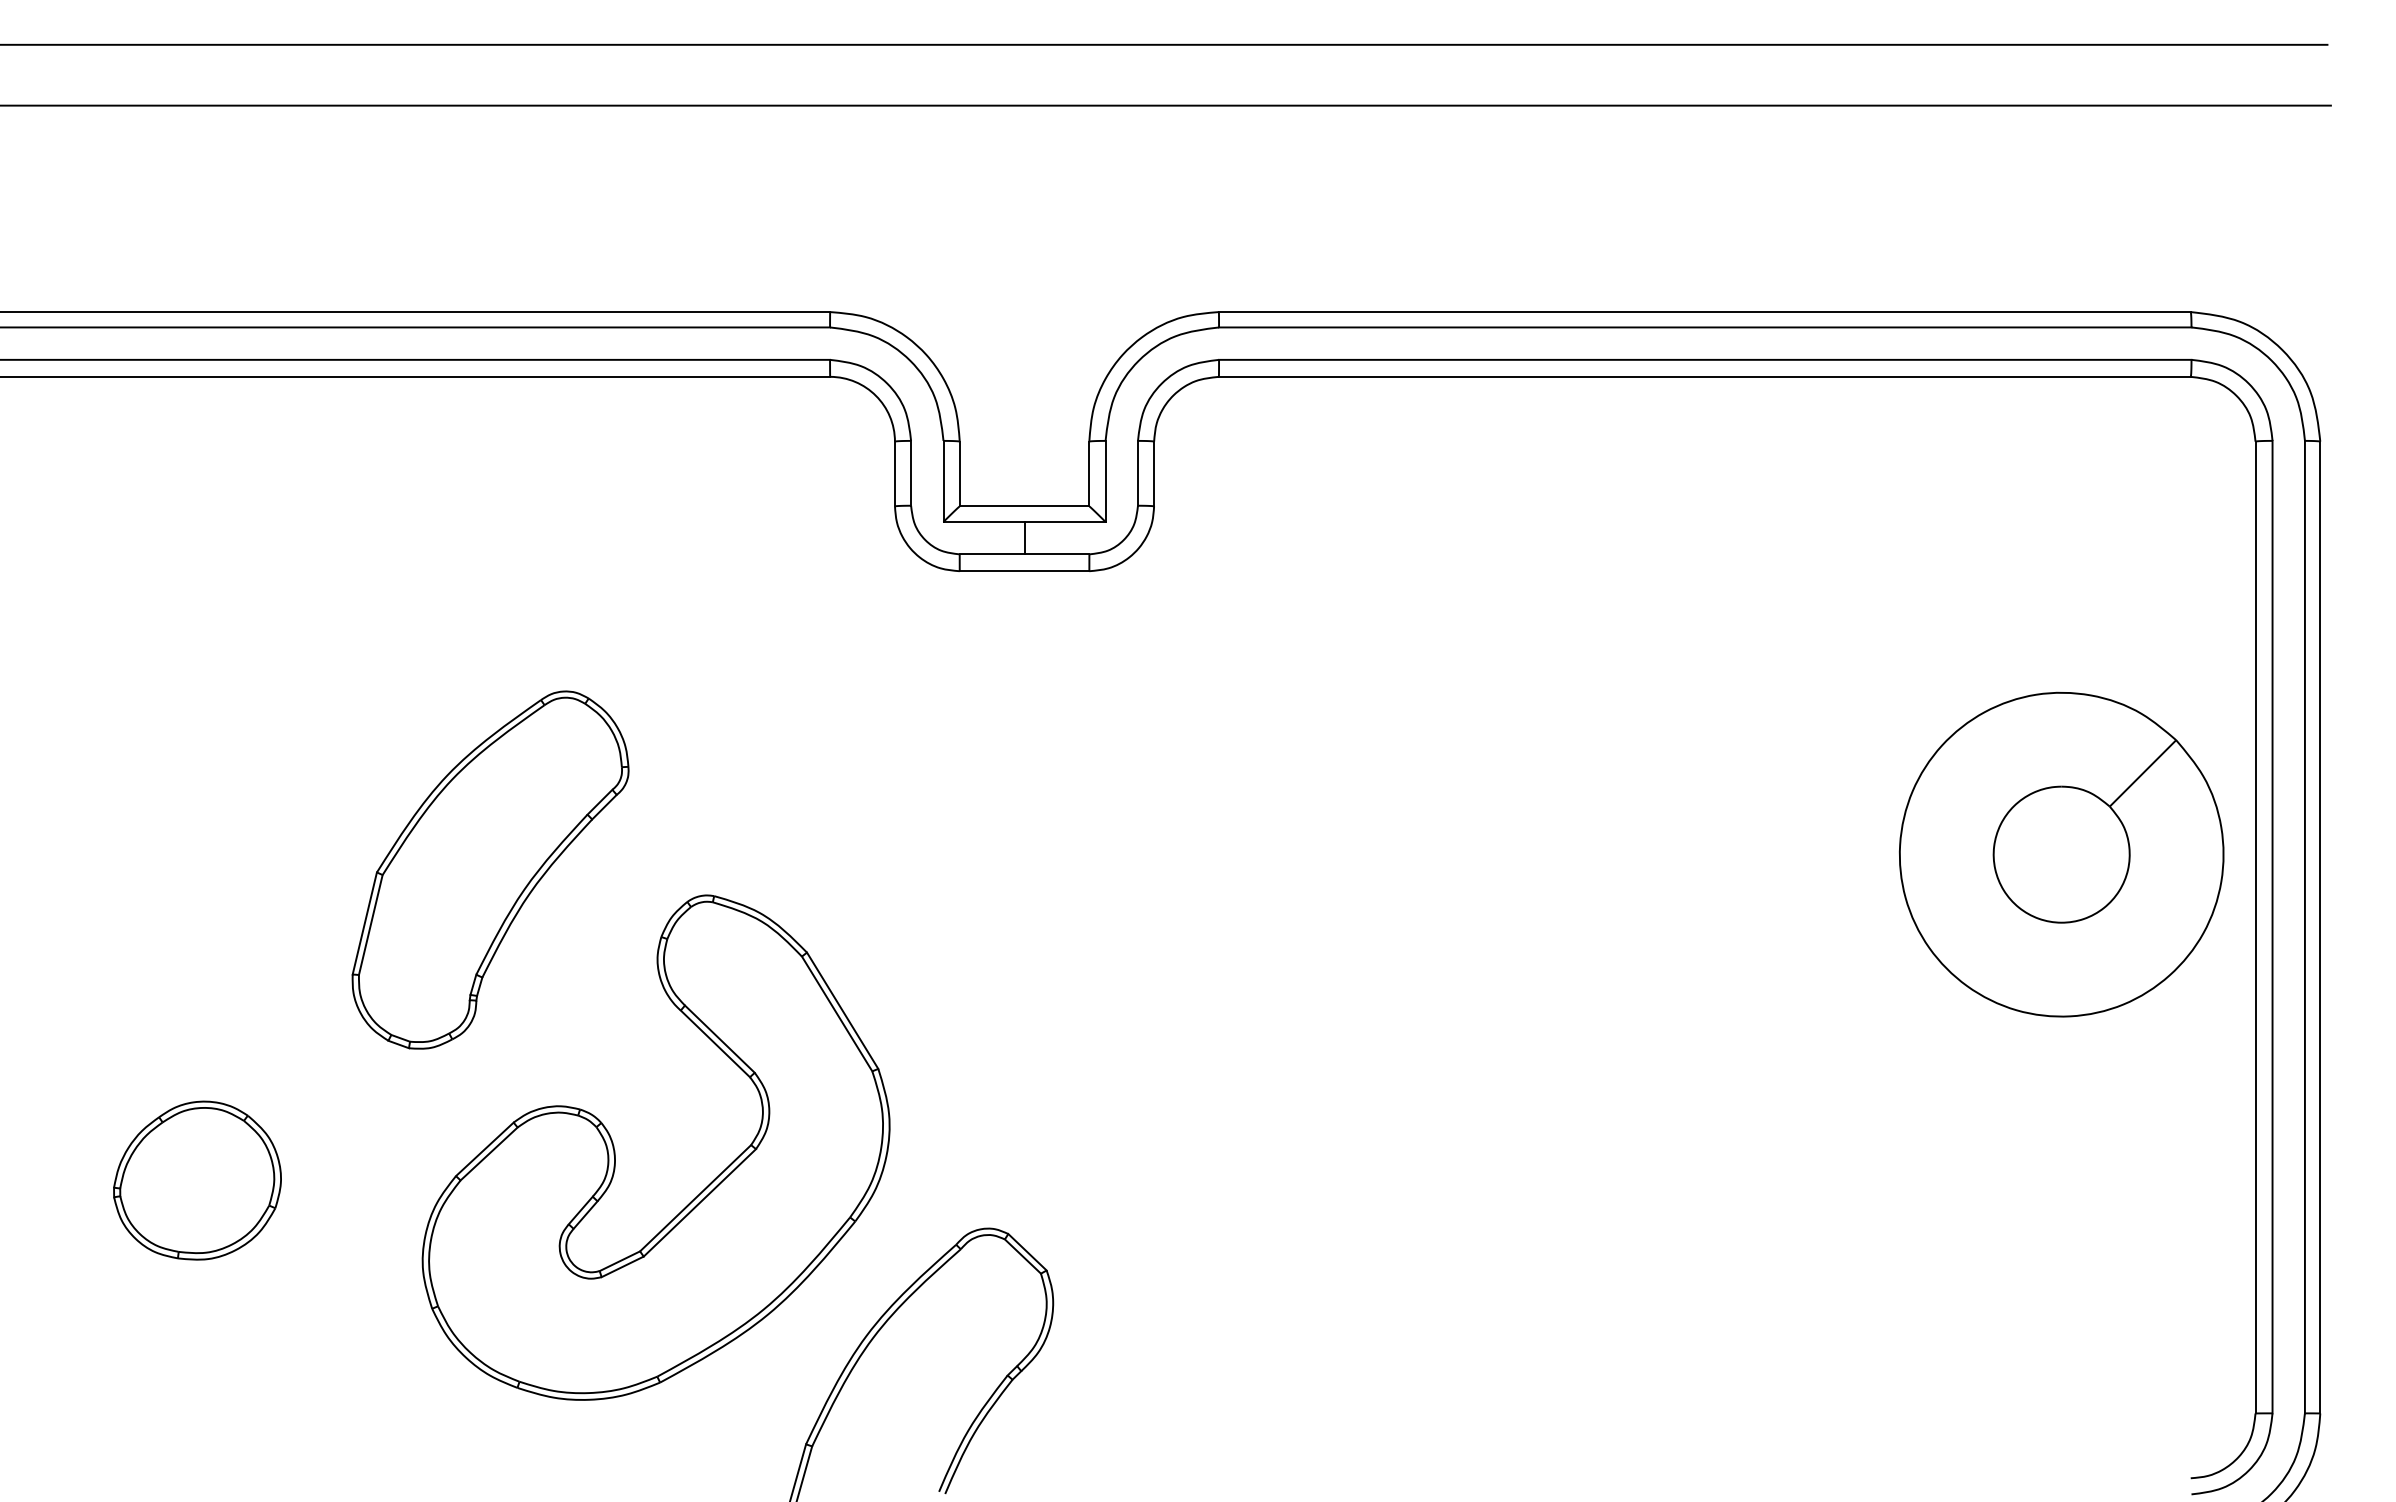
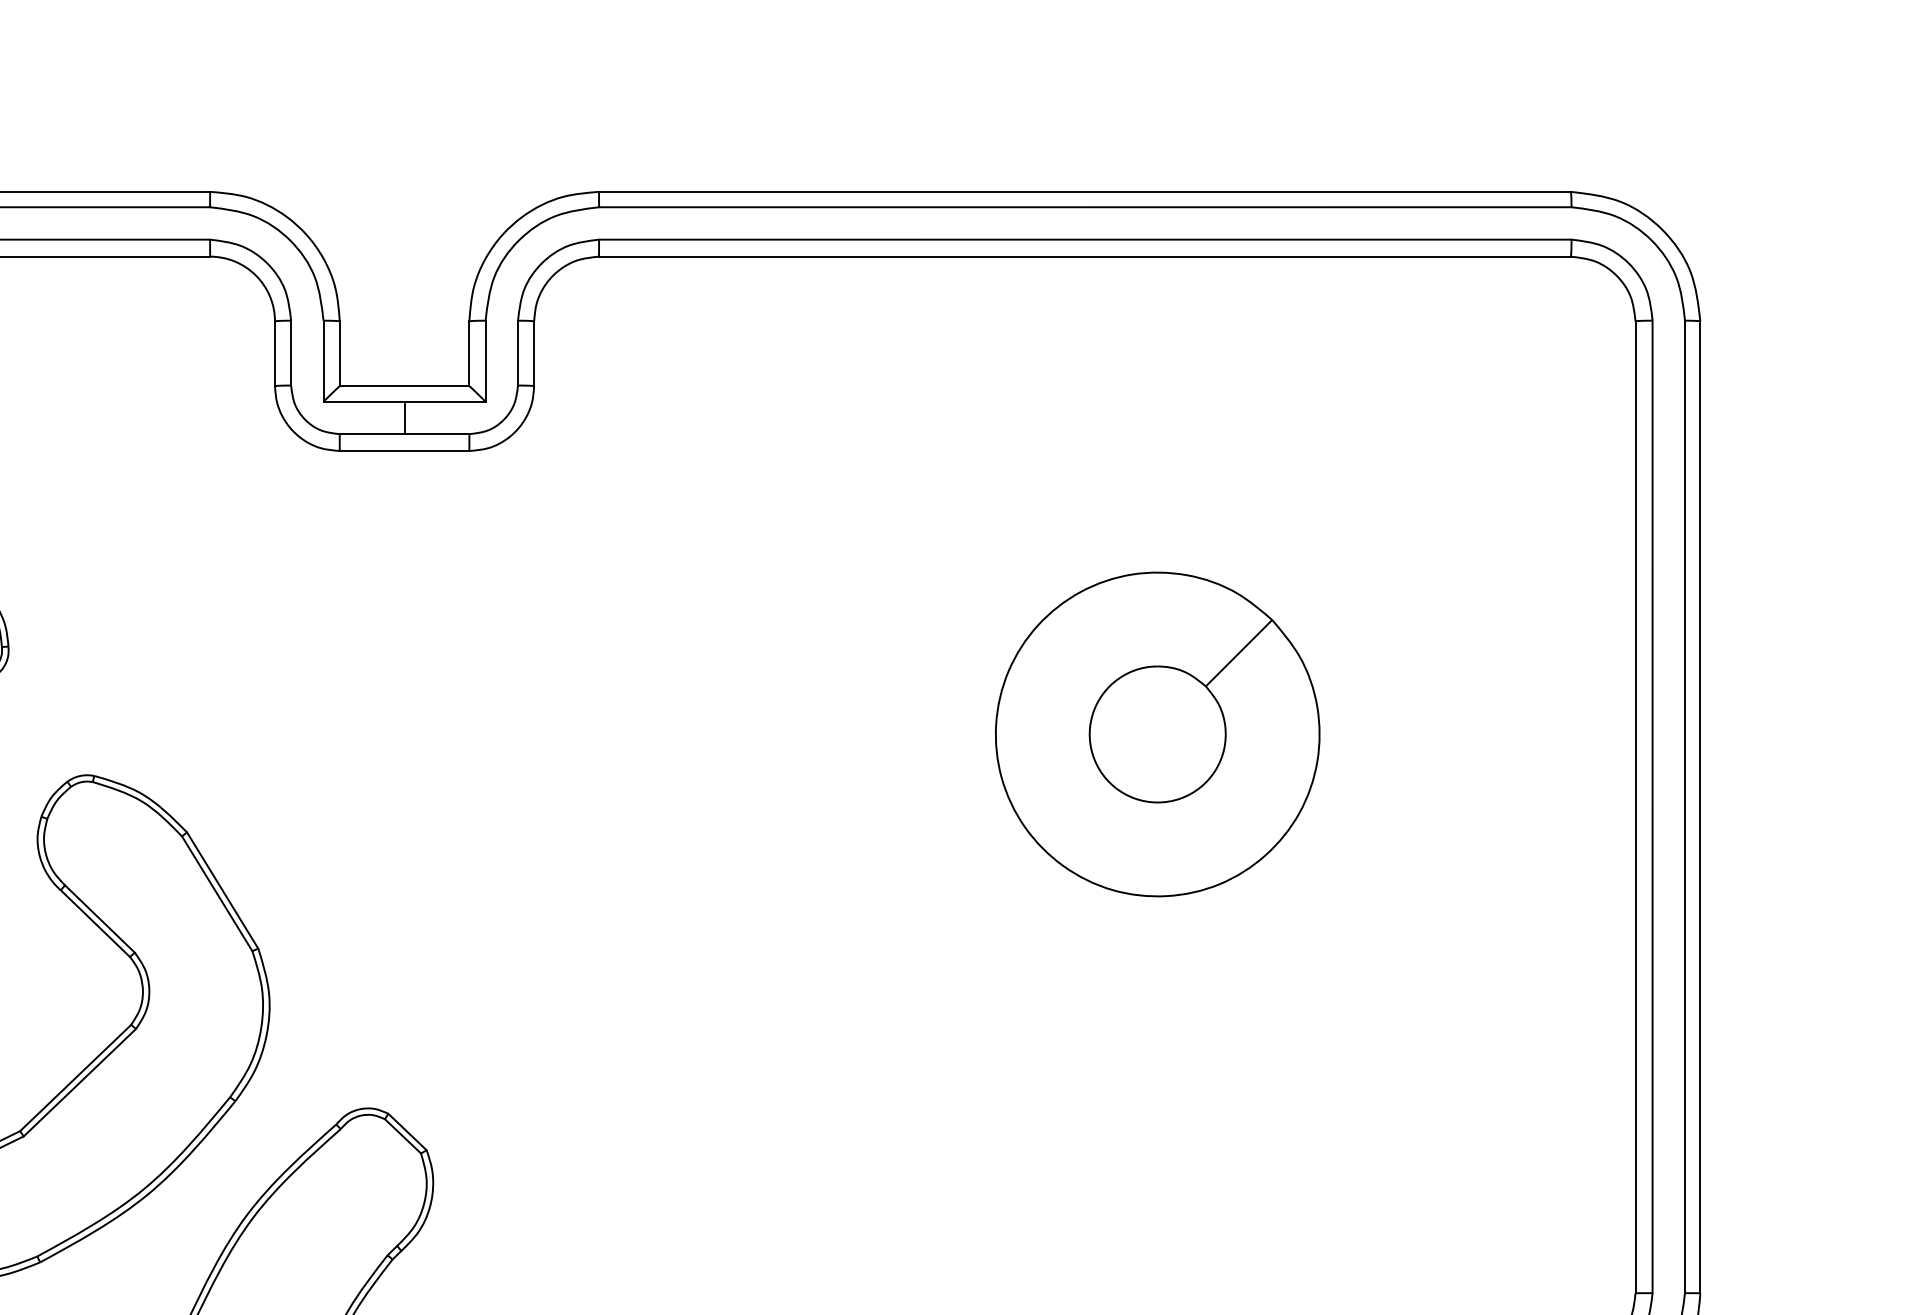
part: (2061, 854) -> (1157, 734), moved

